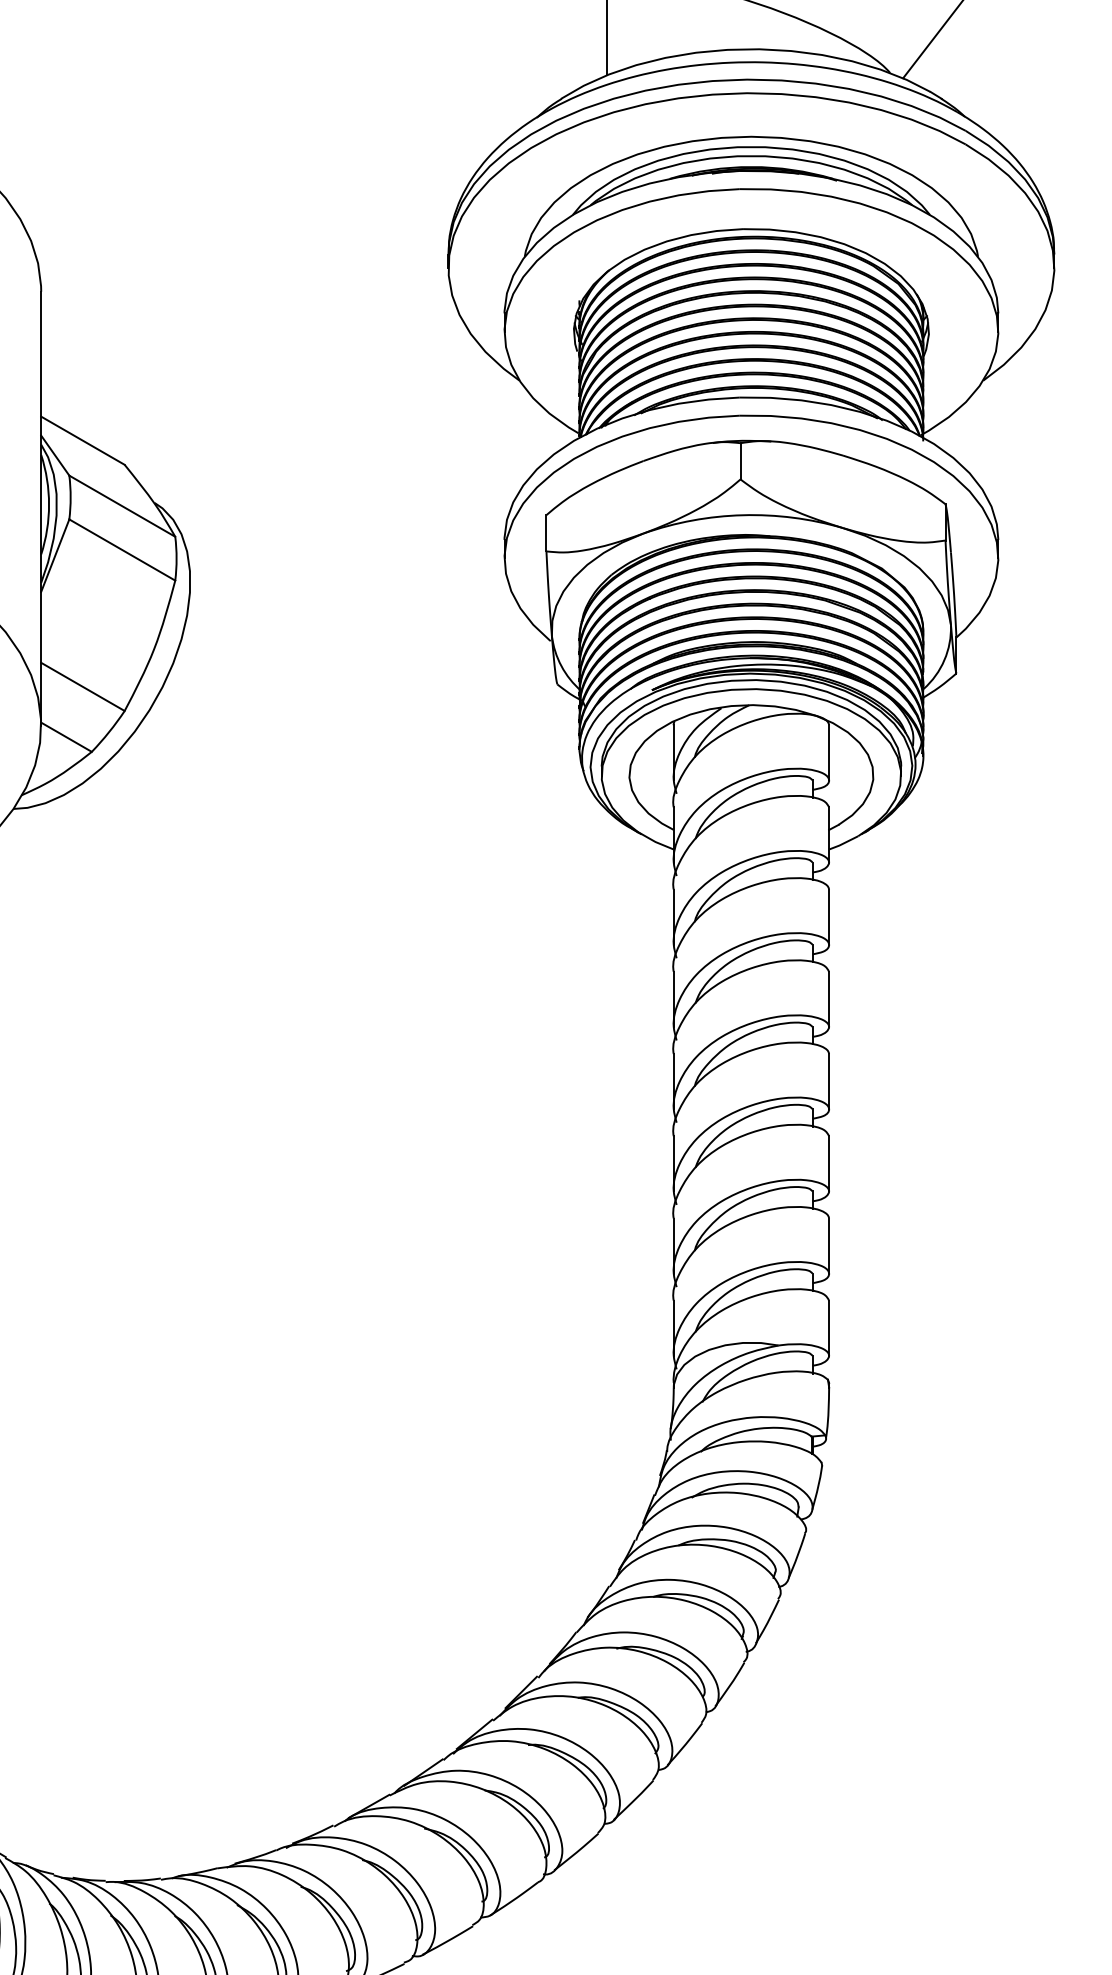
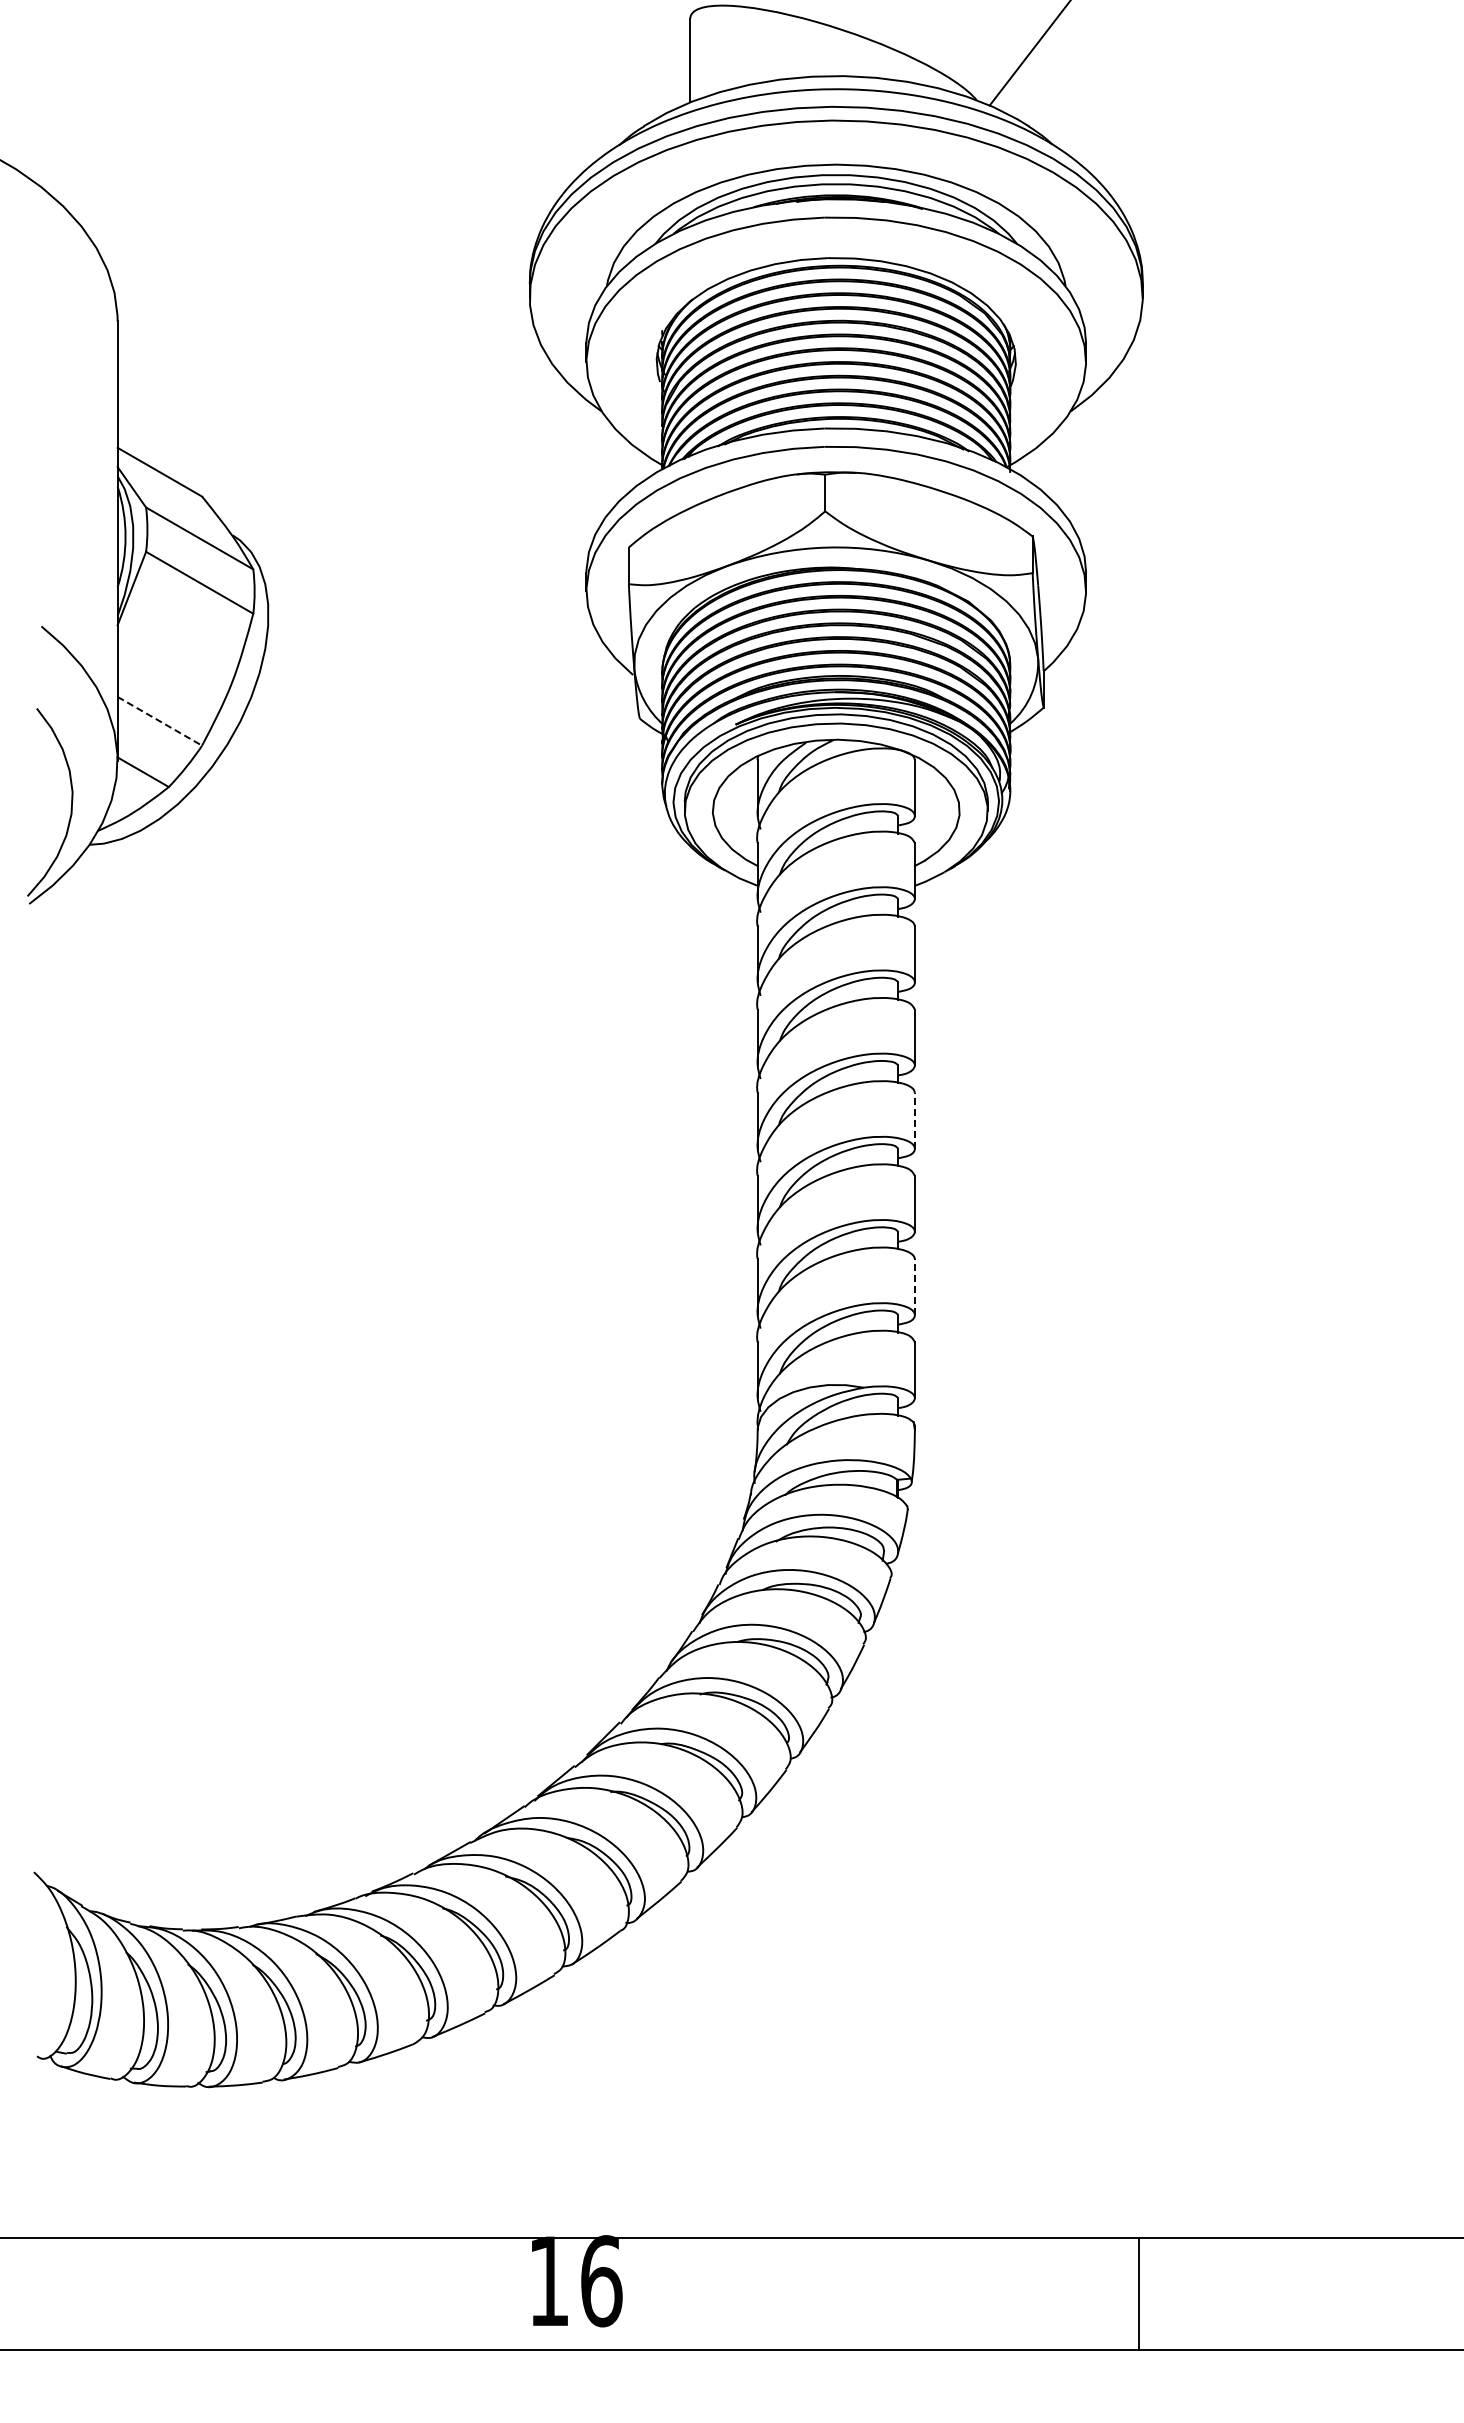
line: (82, 687) -> (159, 721), solid -> dashed
line: (828, 1081) -> (914, 1120), solid -> dashed
line: (828, 1246) -> (914, 1287), solid -> dashed

